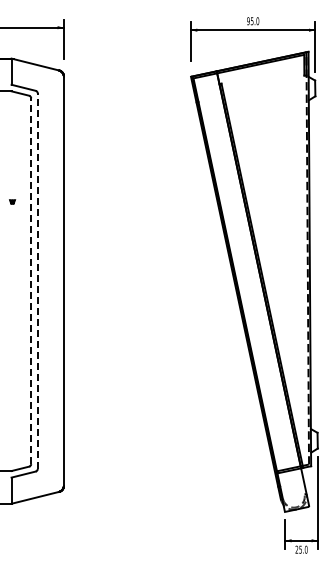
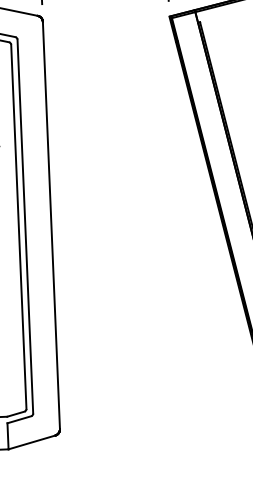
line: (31, 281) -> (19, 227), dashed -> solid
line: (37, 281) -> (25, 226), dashed -> solid

